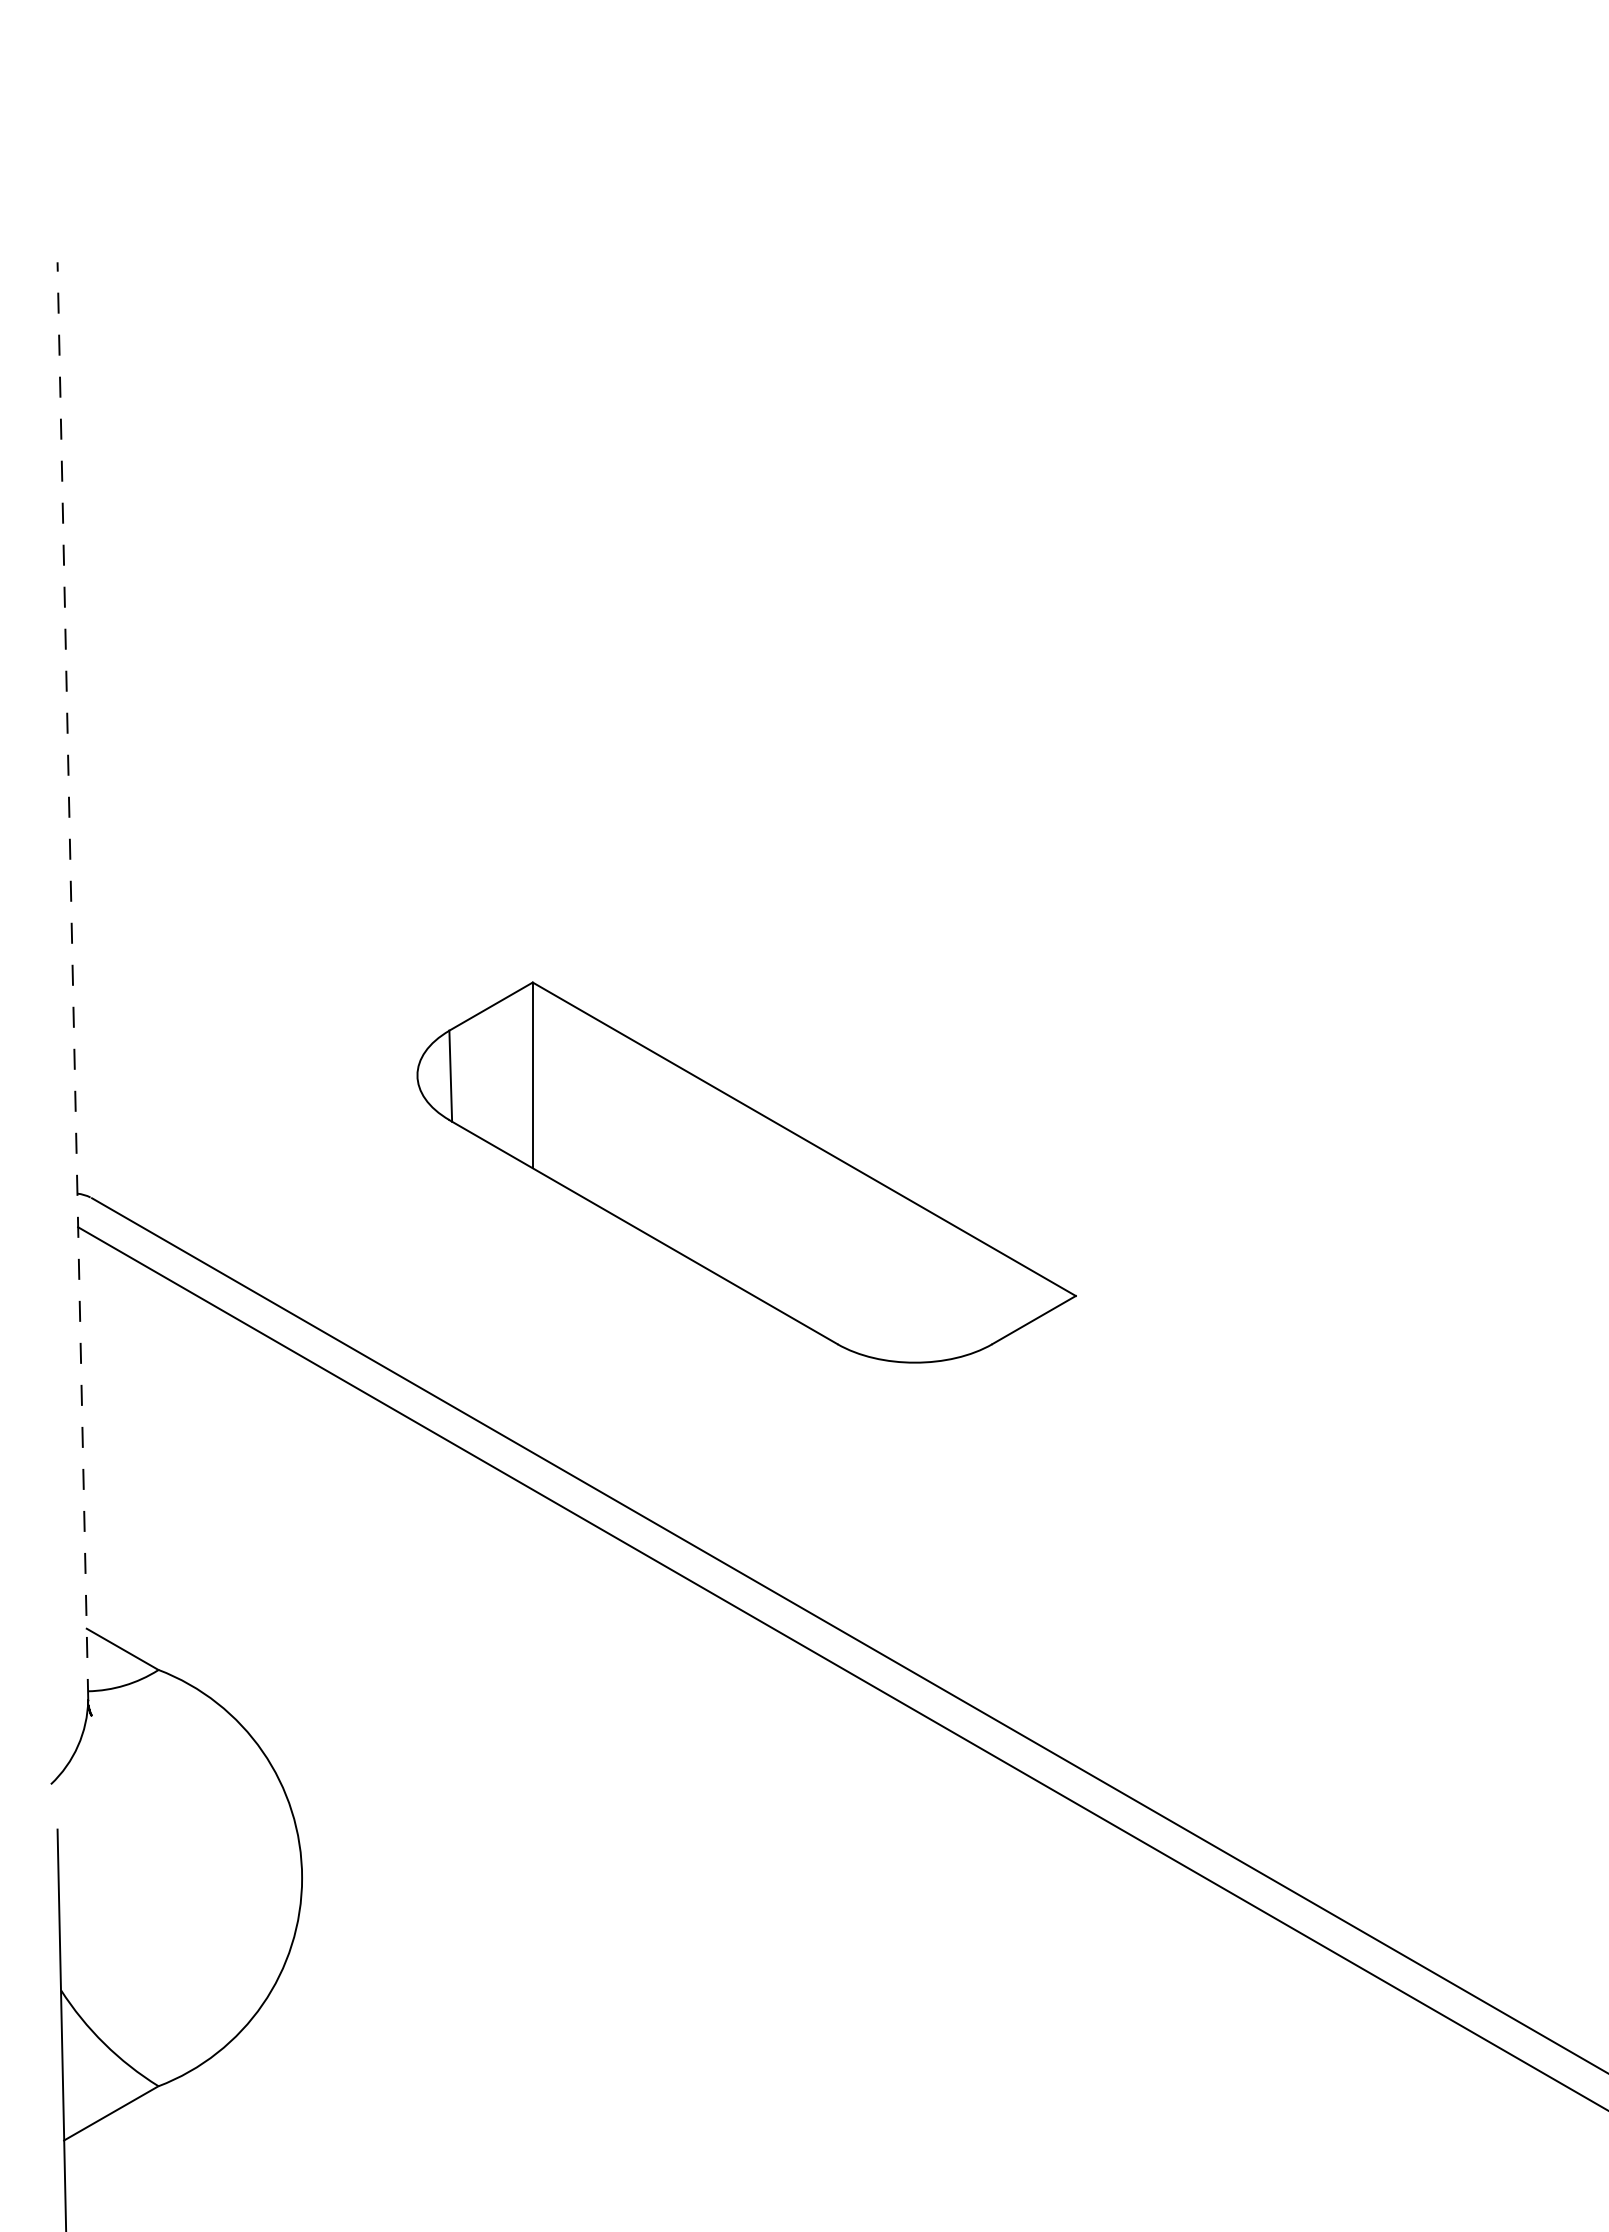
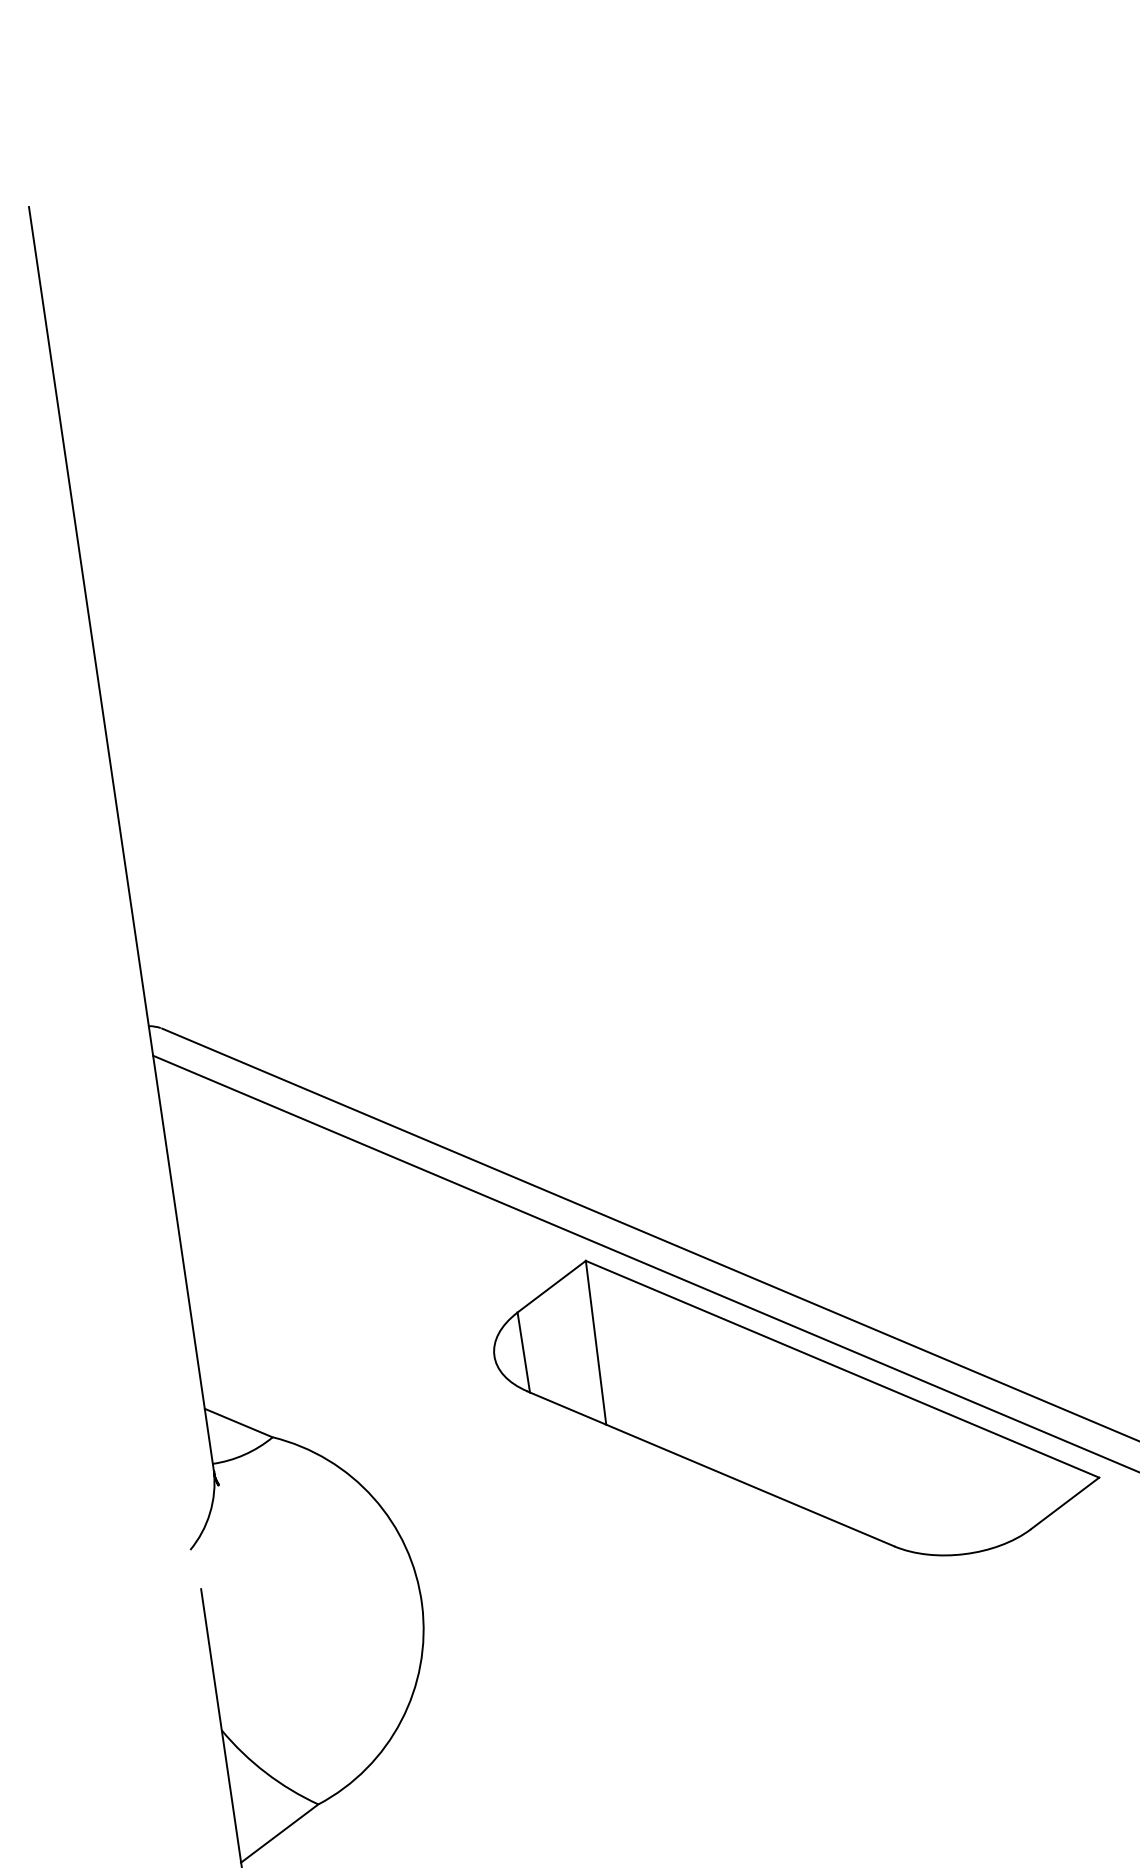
line: (72, 981) -> (121, 839), dashed -> solid
part: (746, 1172) -> (795, 1404), moved

